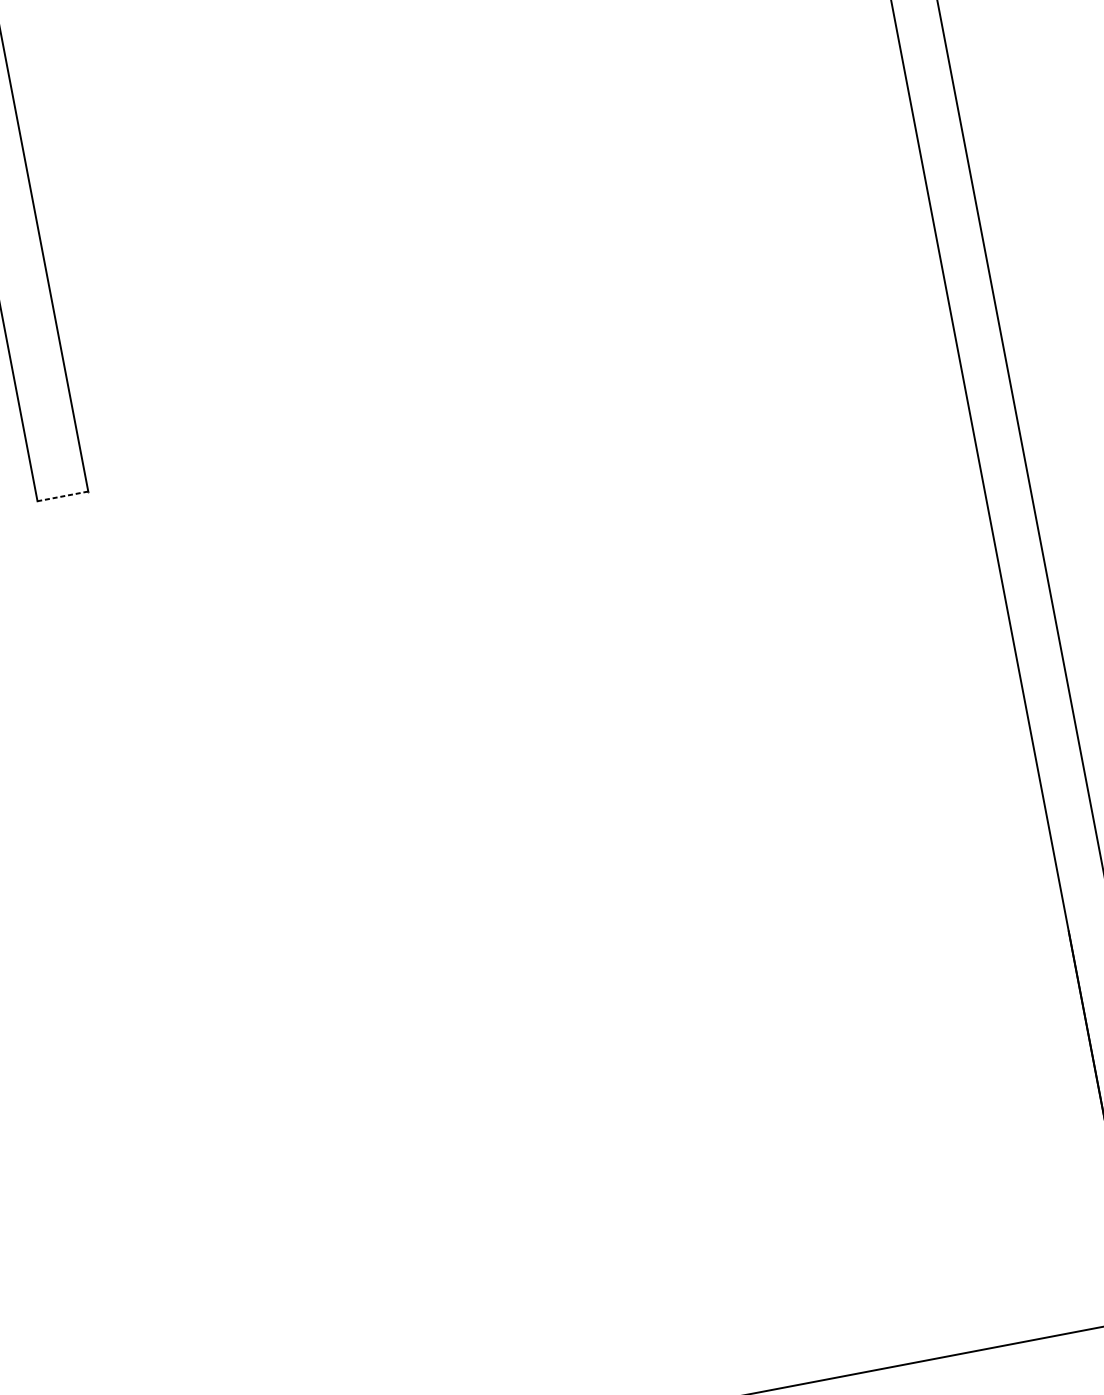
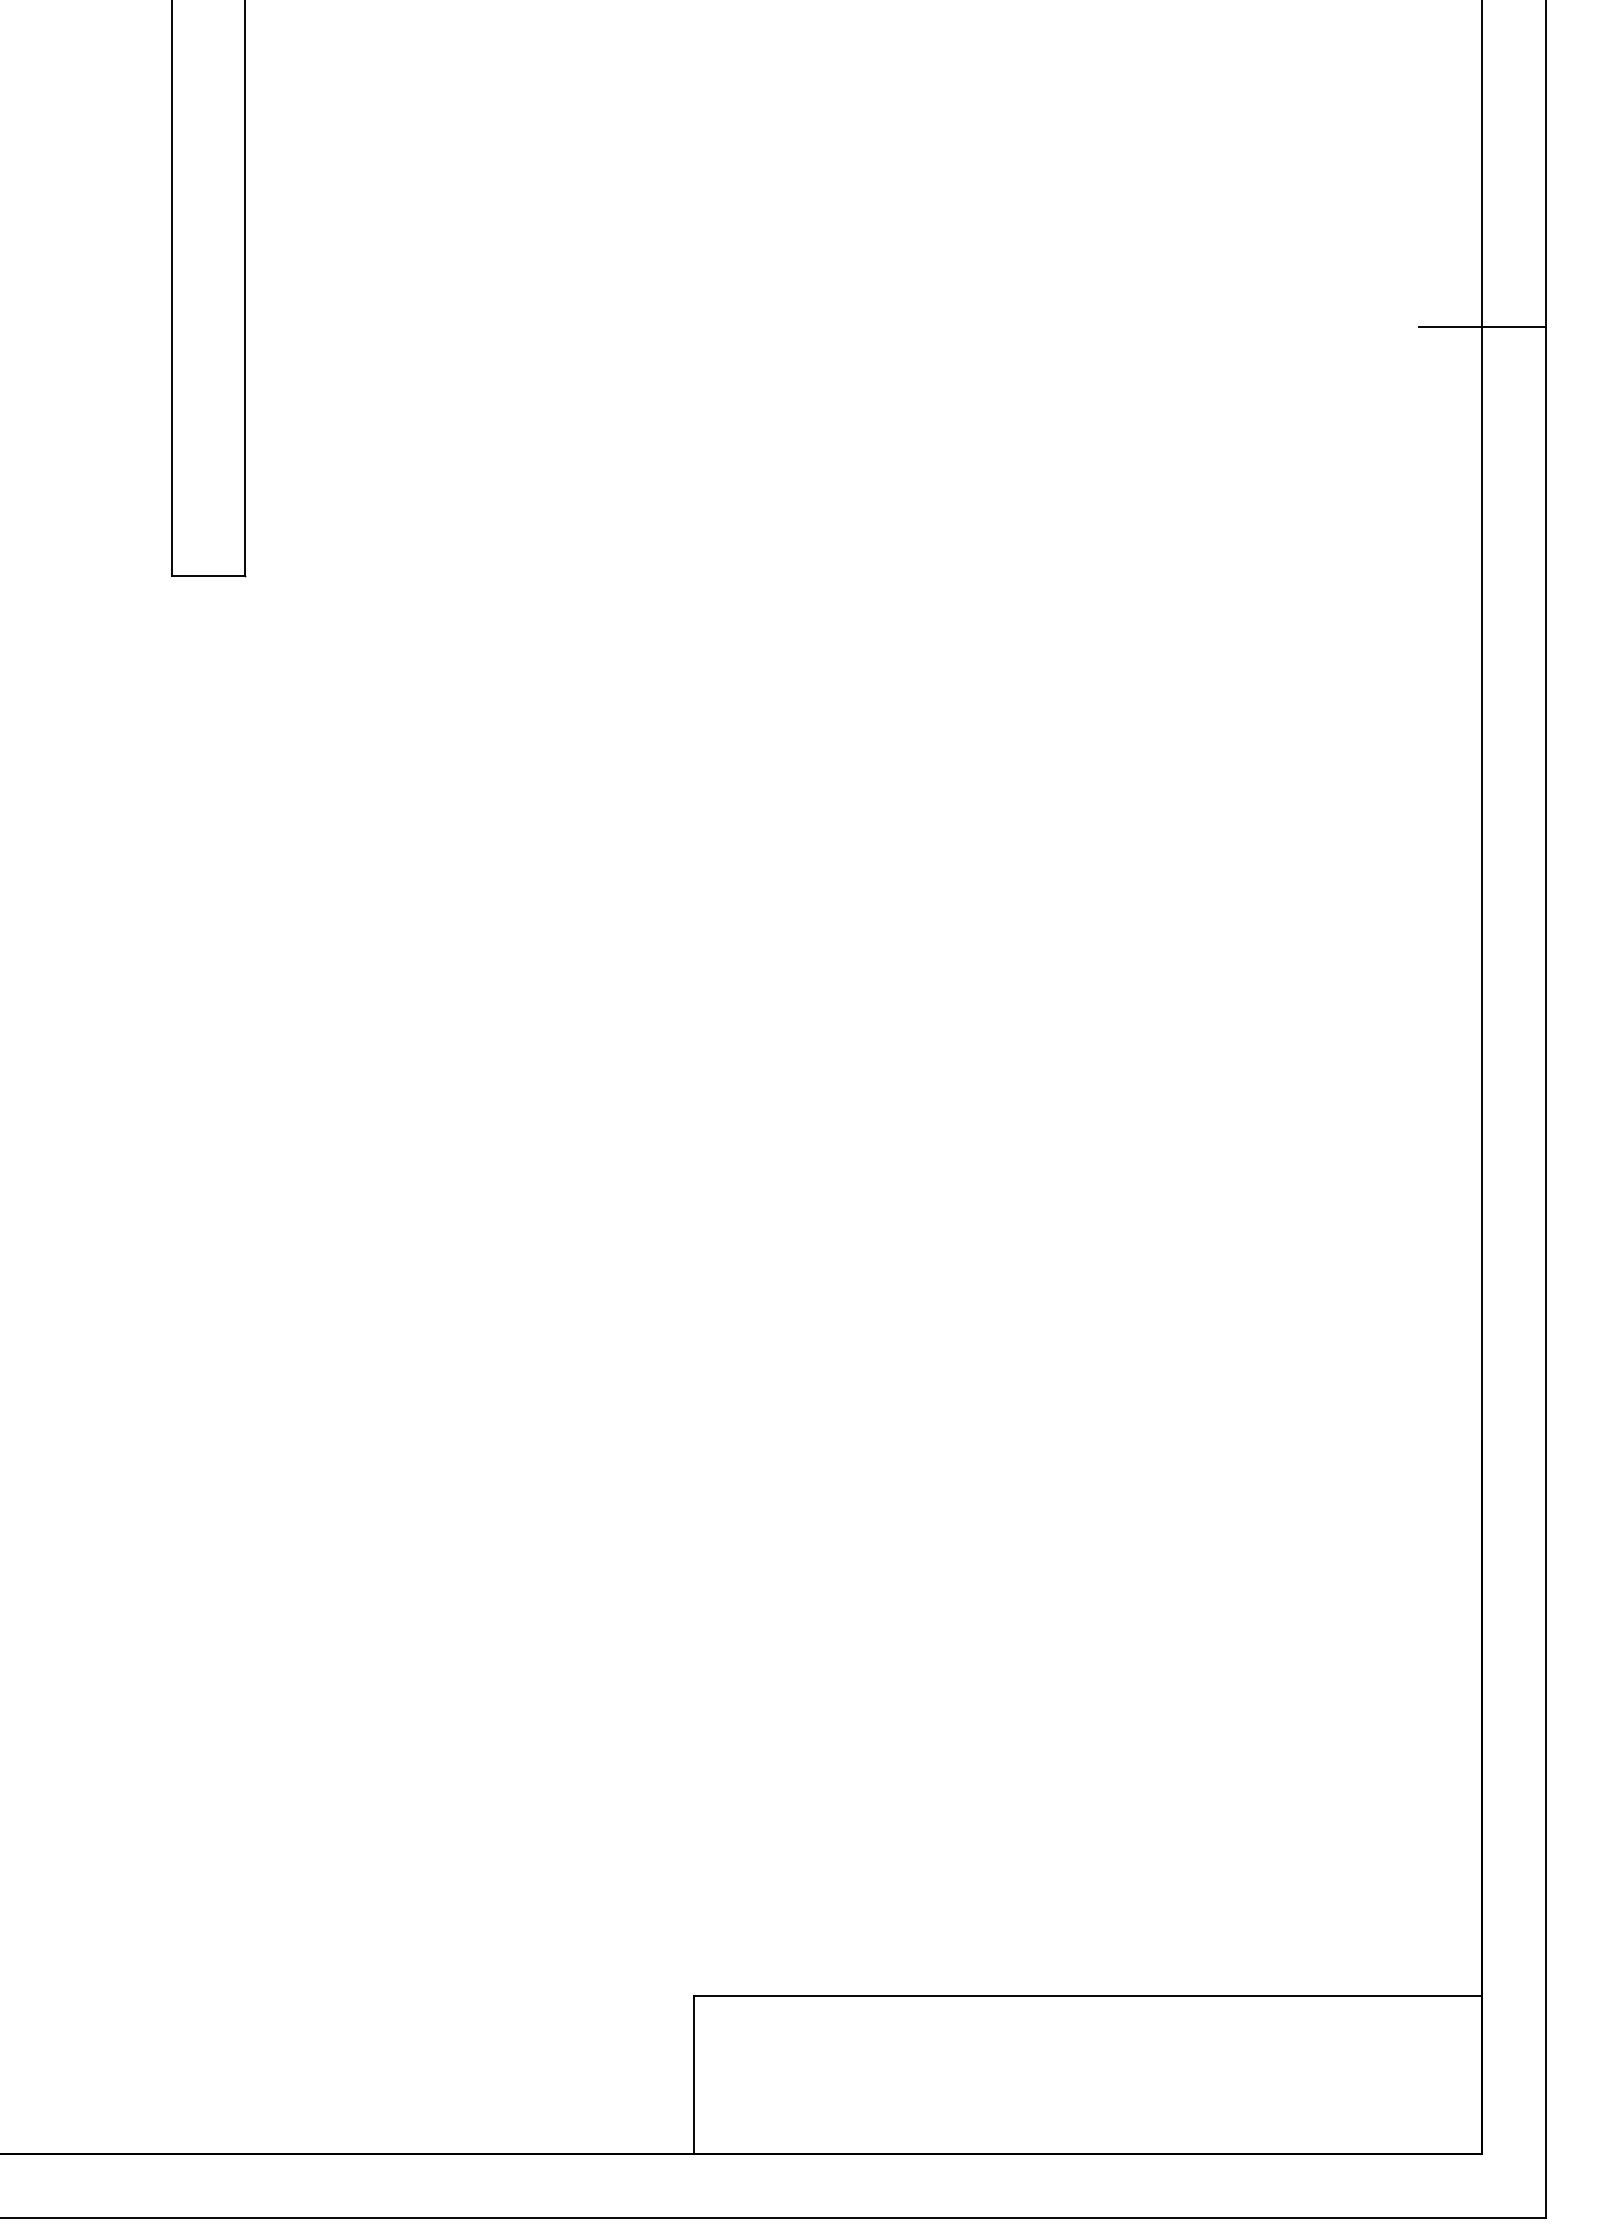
line: (920, 152) -> (1482, 326), added
line: (62, 496) -> (208, 575), dashed -> solid

